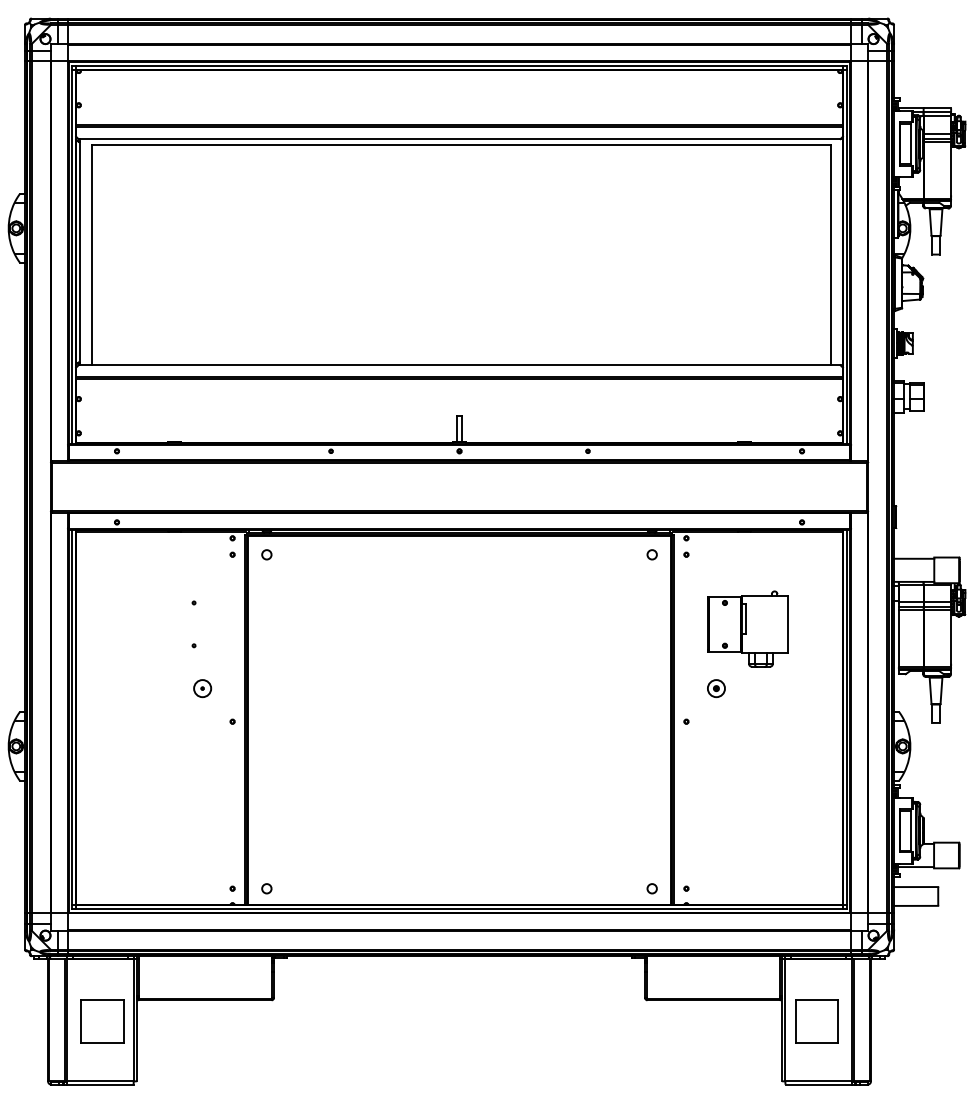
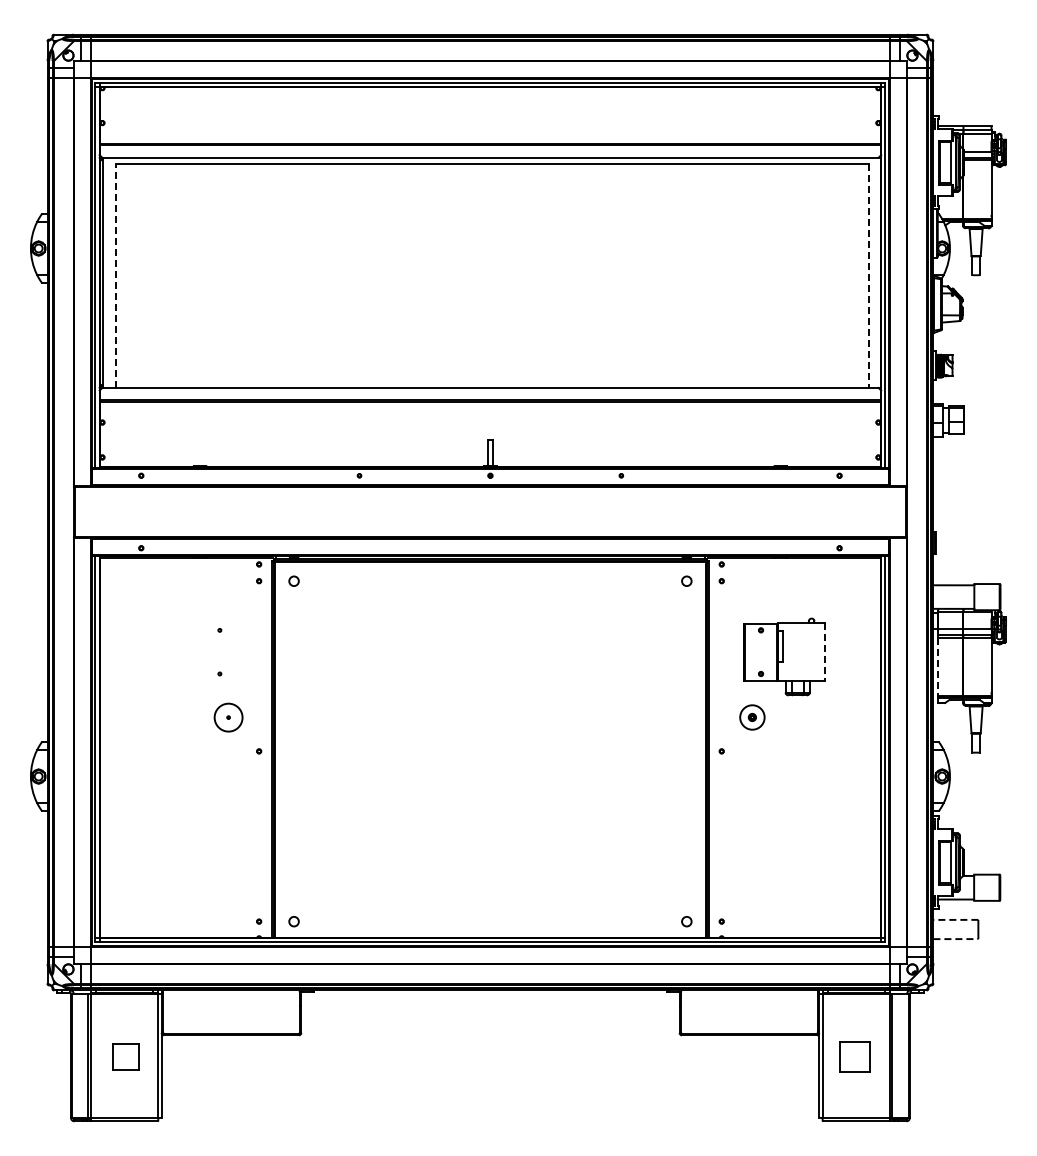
line: (92, 254) -> (116, 275), solid -> dashed
line: (830, 255) -> (868, 276), solid -> dashed
line: (787, 624) -> (824, 652), solid -> dashed
line: (899, 639) -> (938, 667), solid -> dashed
circle: (202, 688) -> (228, 717), size x1.6
part: (715, 688) -> (751, 717), size x1.4
line: (915, 886) -> (955, 919), solid -> dashed
line: (916, 906) -> (956, 939), solid -> dashed
part: (101, 1021) -> (125, 1056), size x0.6
part: (816, 1021) -> (854, 1056), size x0.7

